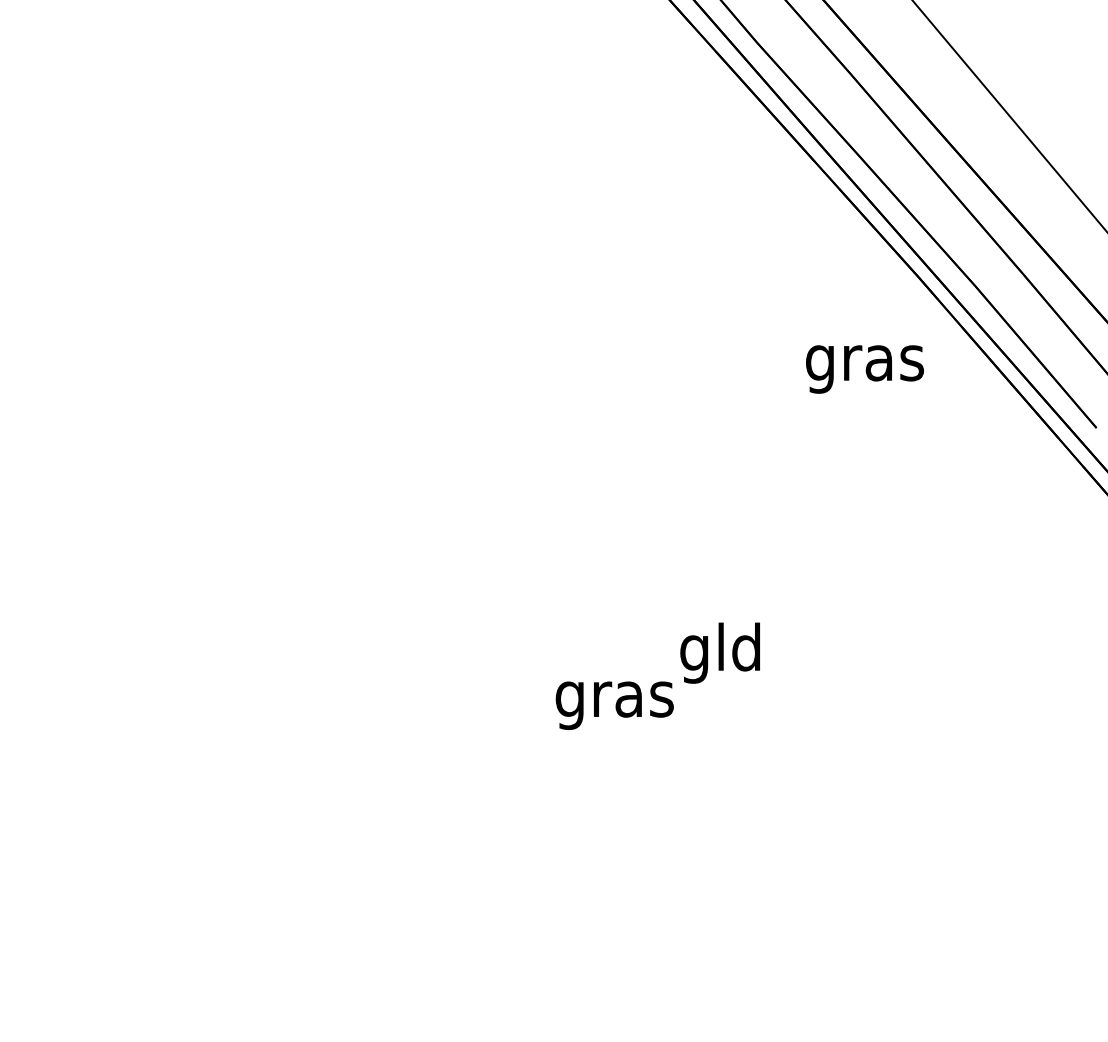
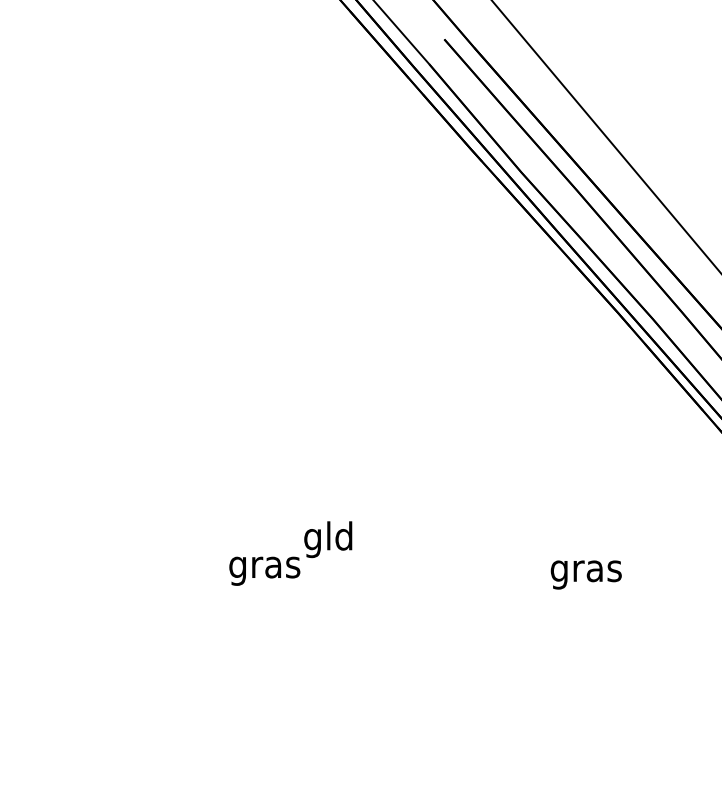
text: (863, 368) -> (585, 574), moved
text: (657, 676) -> (290, 553), moved

